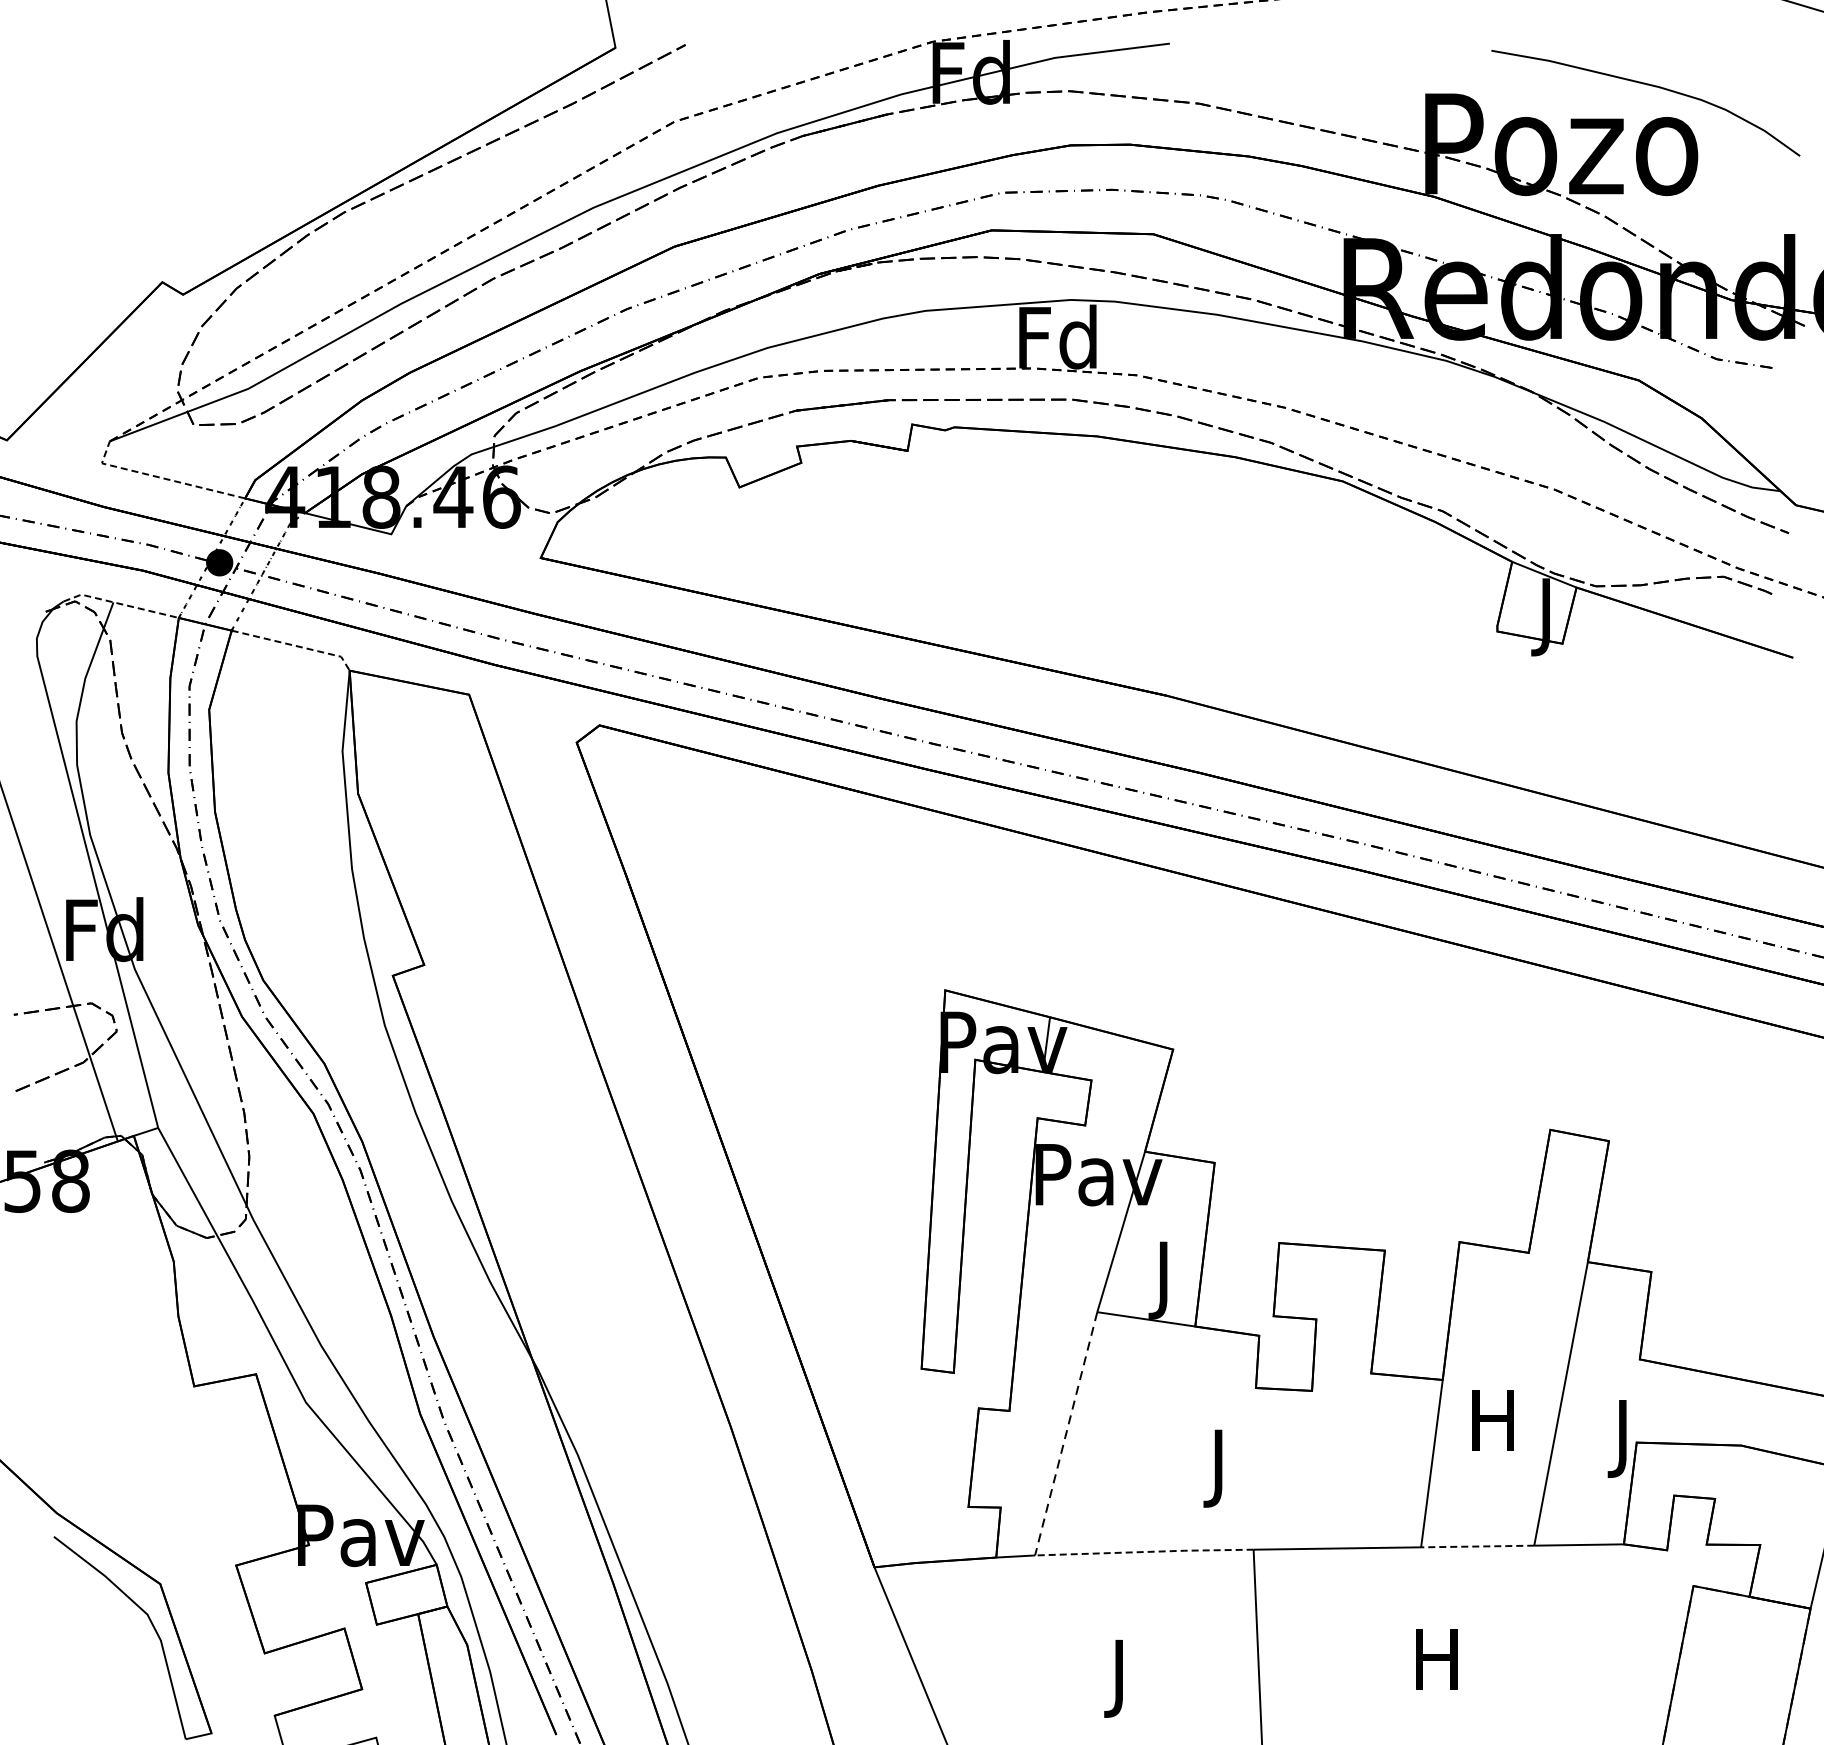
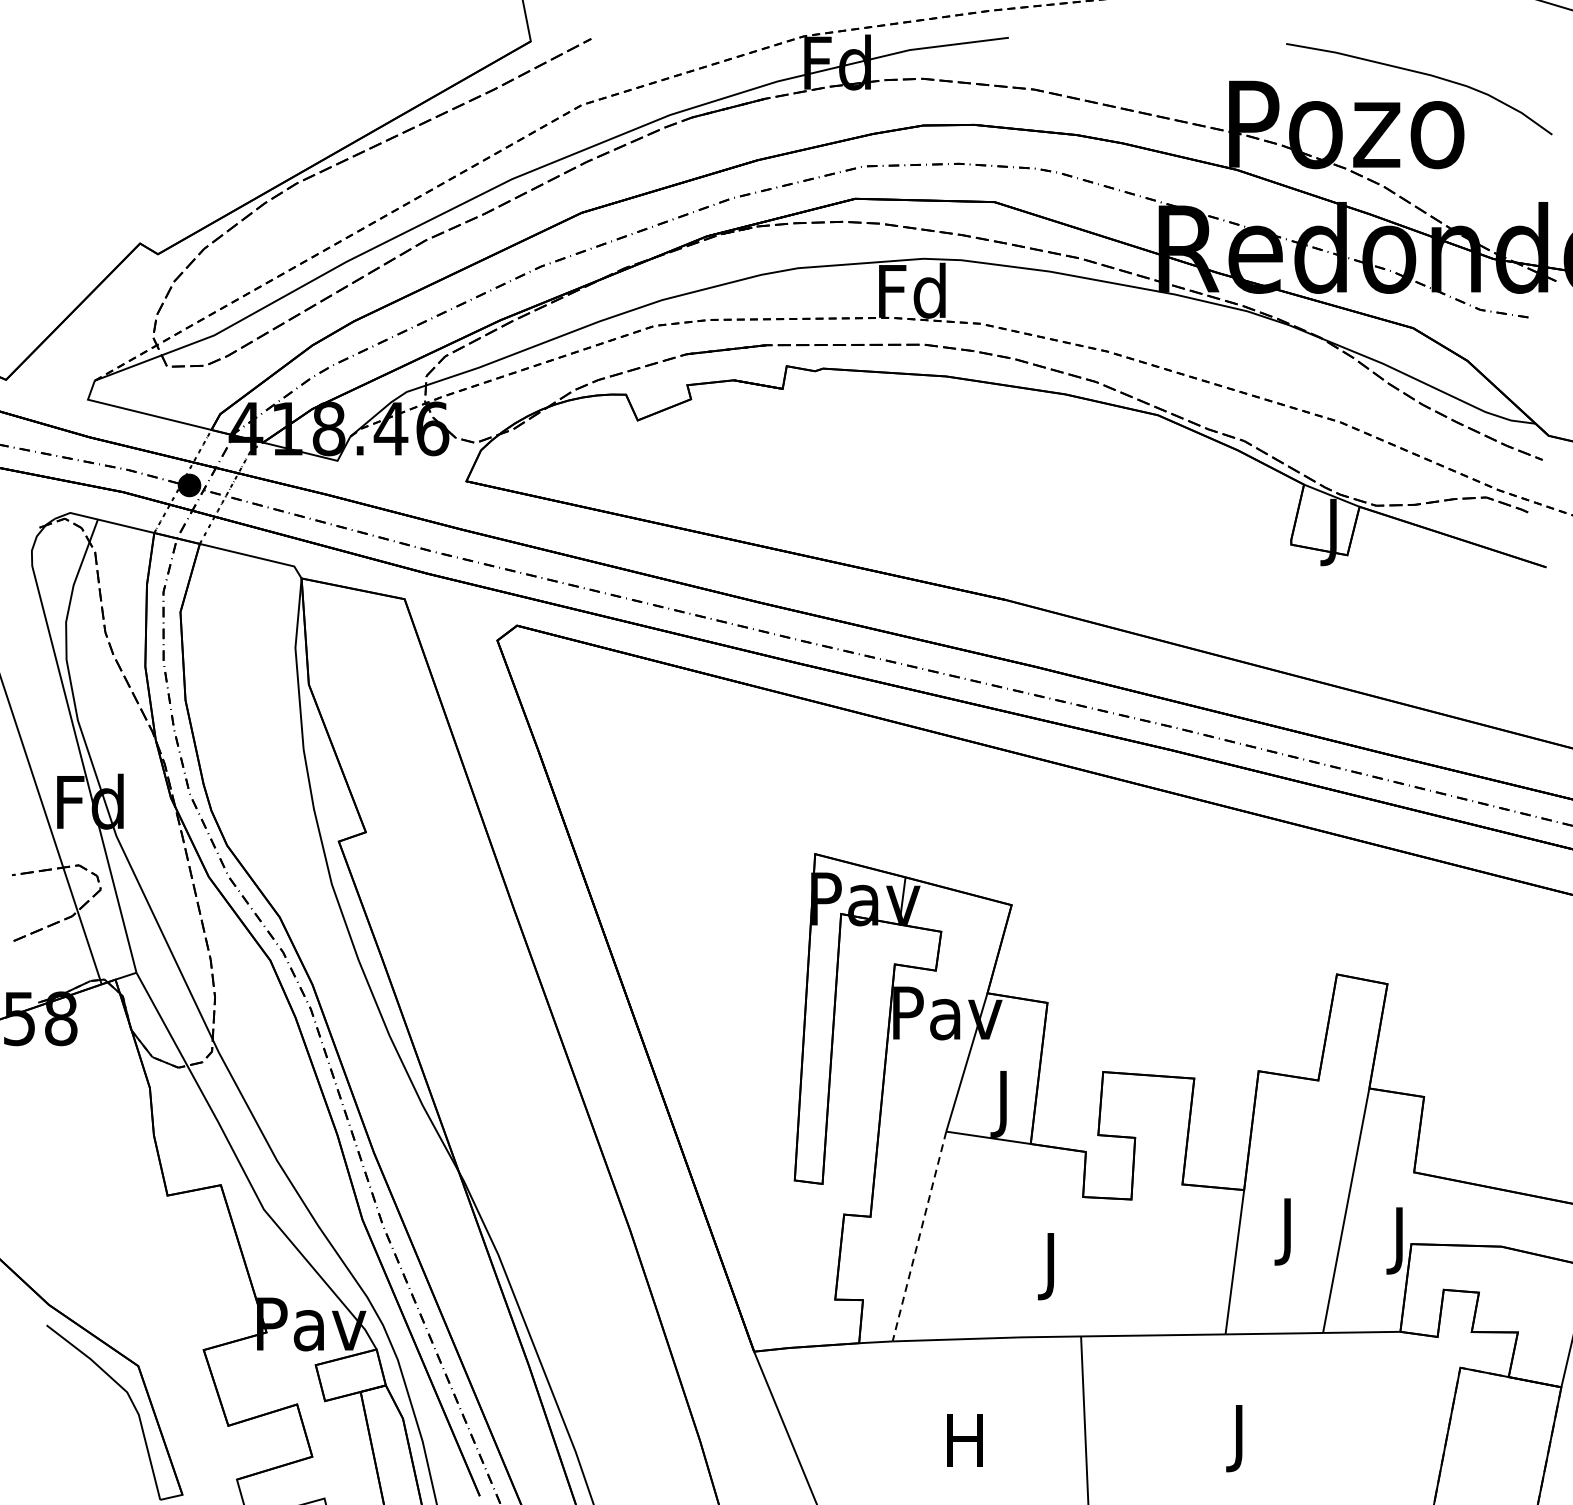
line: (160, 477) -> (138, 411), dashed -> solid
line: (119, 603) -> (103, 520), dashed -> solid
line: (295, 645) -> (254, 556), dashed -> solid
text: (1492, 1428) -> (1287, 1231), H -> J
line: (1477, 1546) -> (1274, 1333), dashed -> solid
line: (1144, 1552) -> (986, 1338), dashed -> solid
text: (1436, 1668) -> (1238, 1438), H -> J
text: (1118, 1678) -> (964, 1447), J -> H

